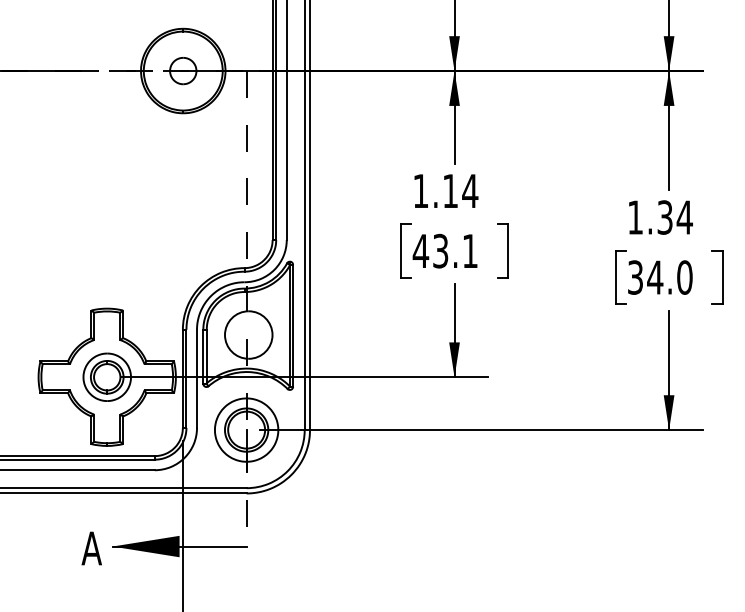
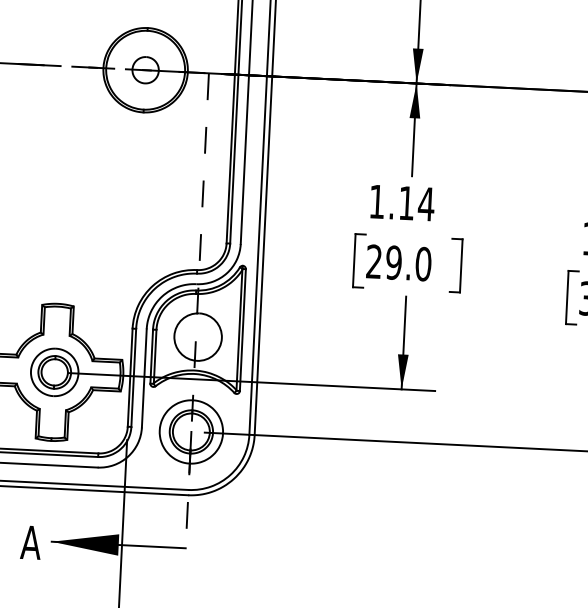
text: (445, 250) -> (398, 262), 43.1 -> 29.0

